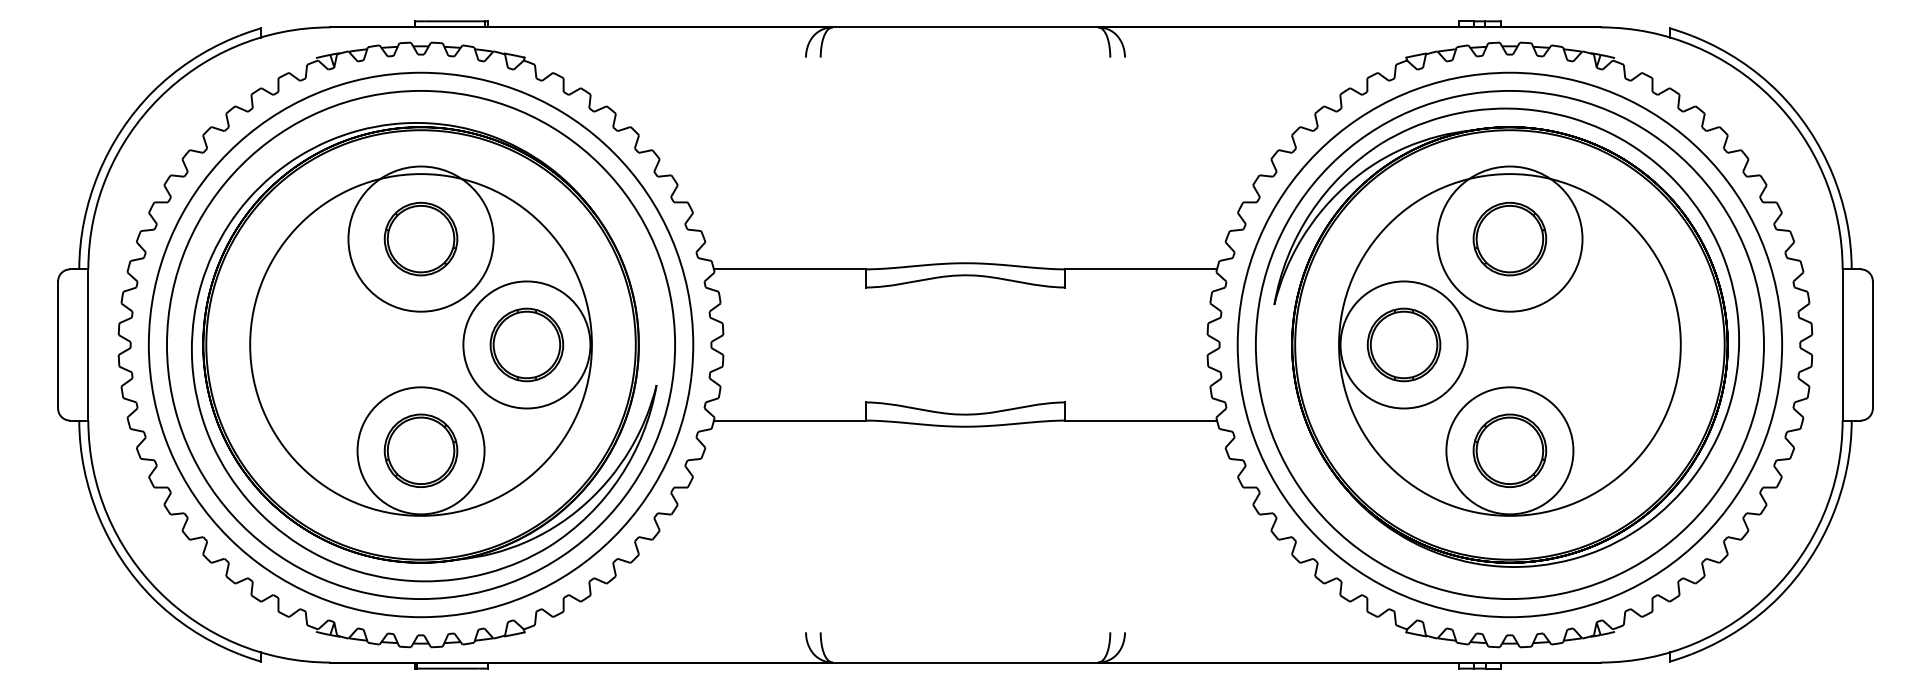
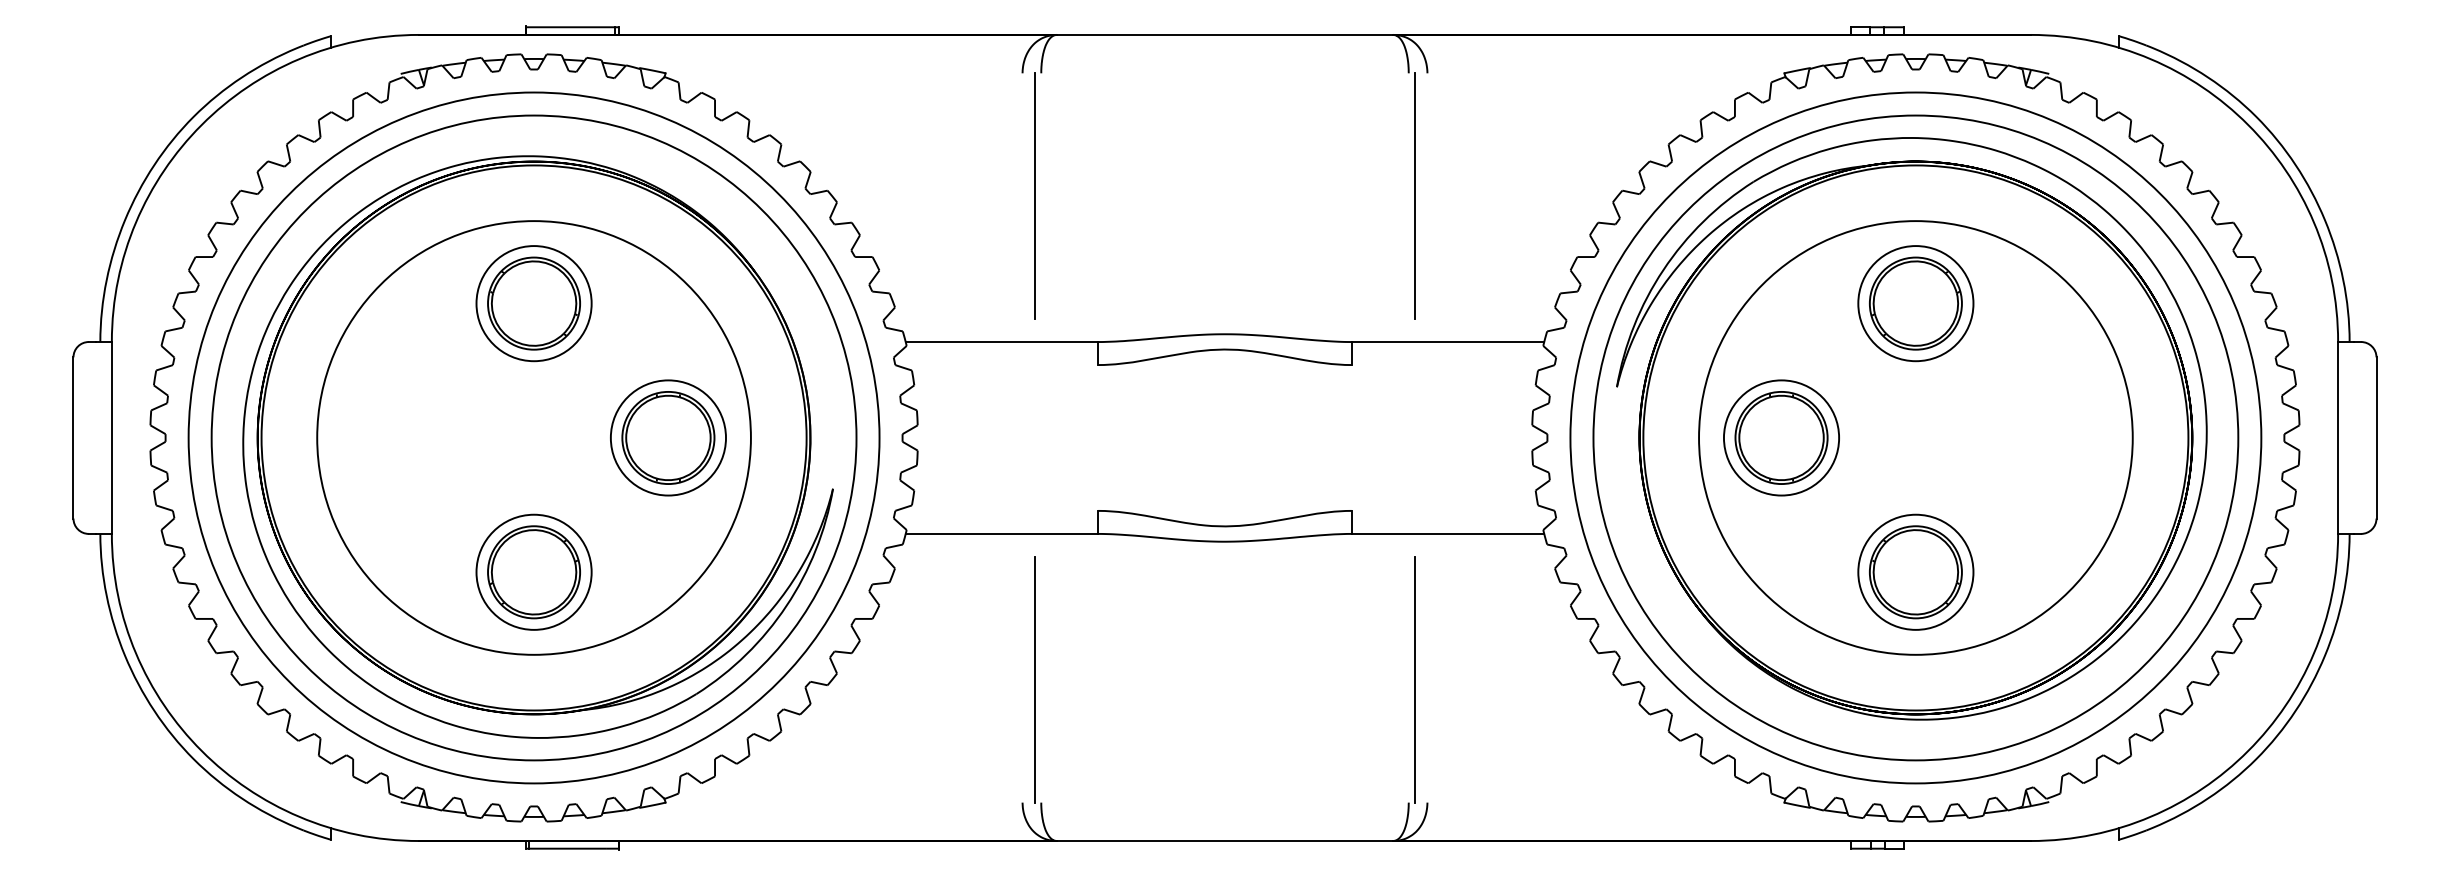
line: (815, 153) -> (1034, 195), added
line: (1115, 153) -> (1415, 195), added
circle: (420, 239) -> (533, 303), size x0.62
circle: (1509, 239) -> (1915, 303), size x0.62
circle: (526, 344) -> (668, 437), size x0.71
circle: (1404, 344) -> (1781, 437), size x0.71
circle: (420, 450) -> (533, 571), size x0.71
circle: (1509, 450) -> (1915, 571), size x0.71
line: (815, 535) -> (1034, 679), added
line: (1115, 535) -> (1415, 679), added

